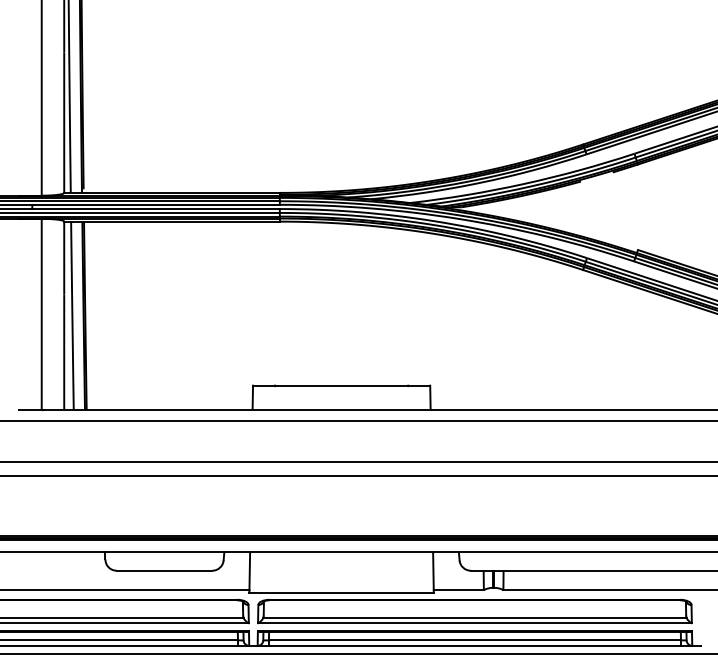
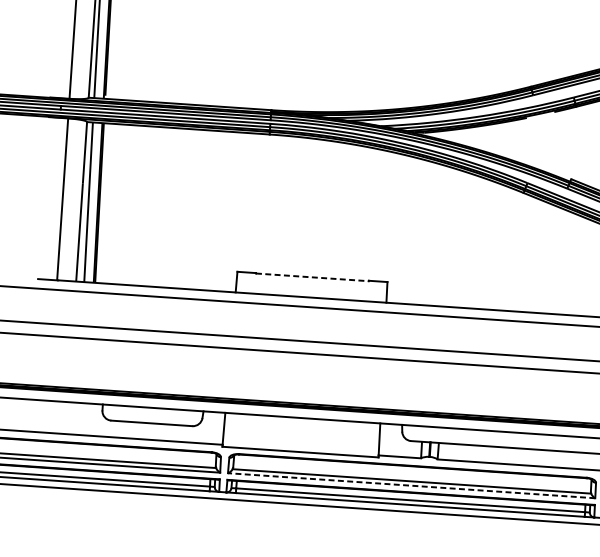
line: (341, 386) -> (312, 277), solid -> dashed
line: (474, 623) -> (411, 485), solid -> dashed

